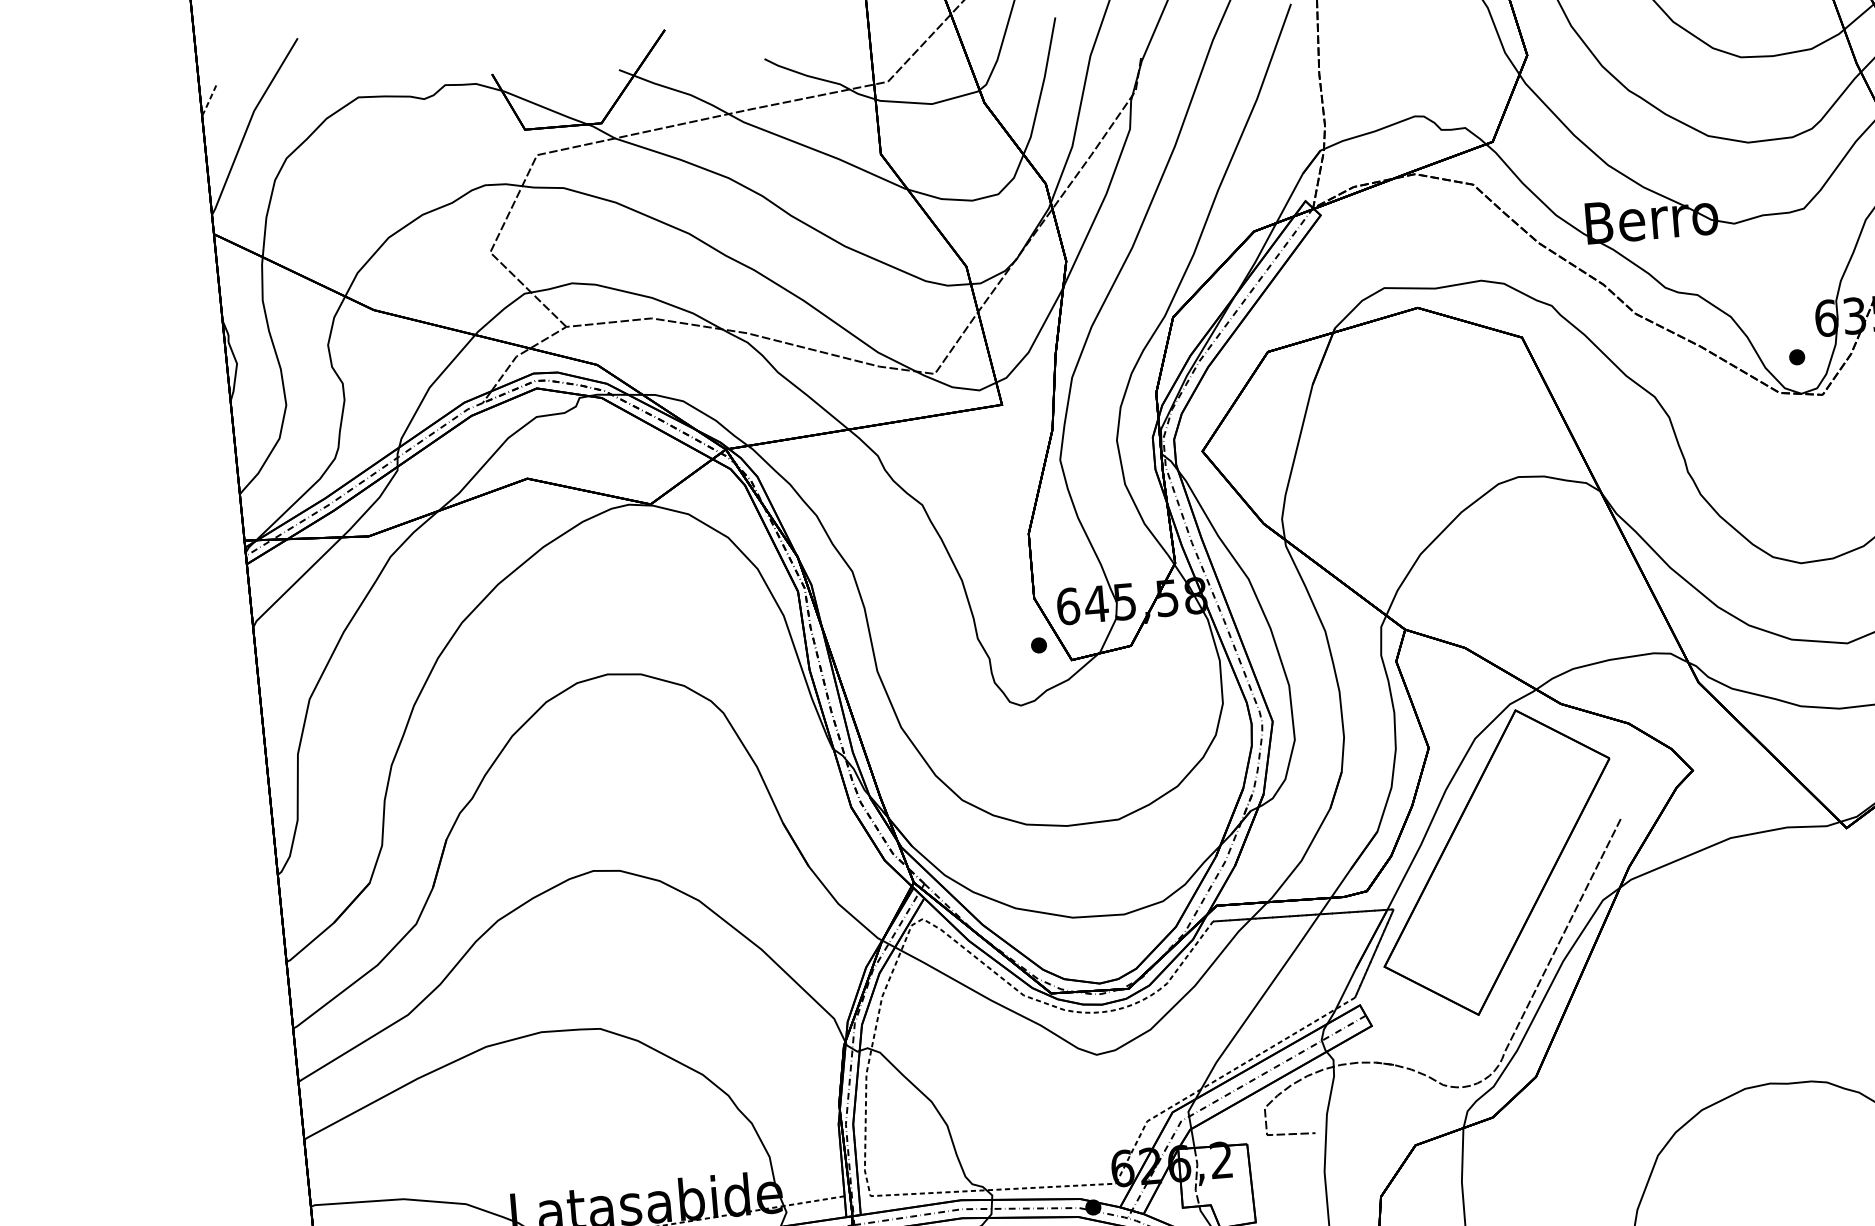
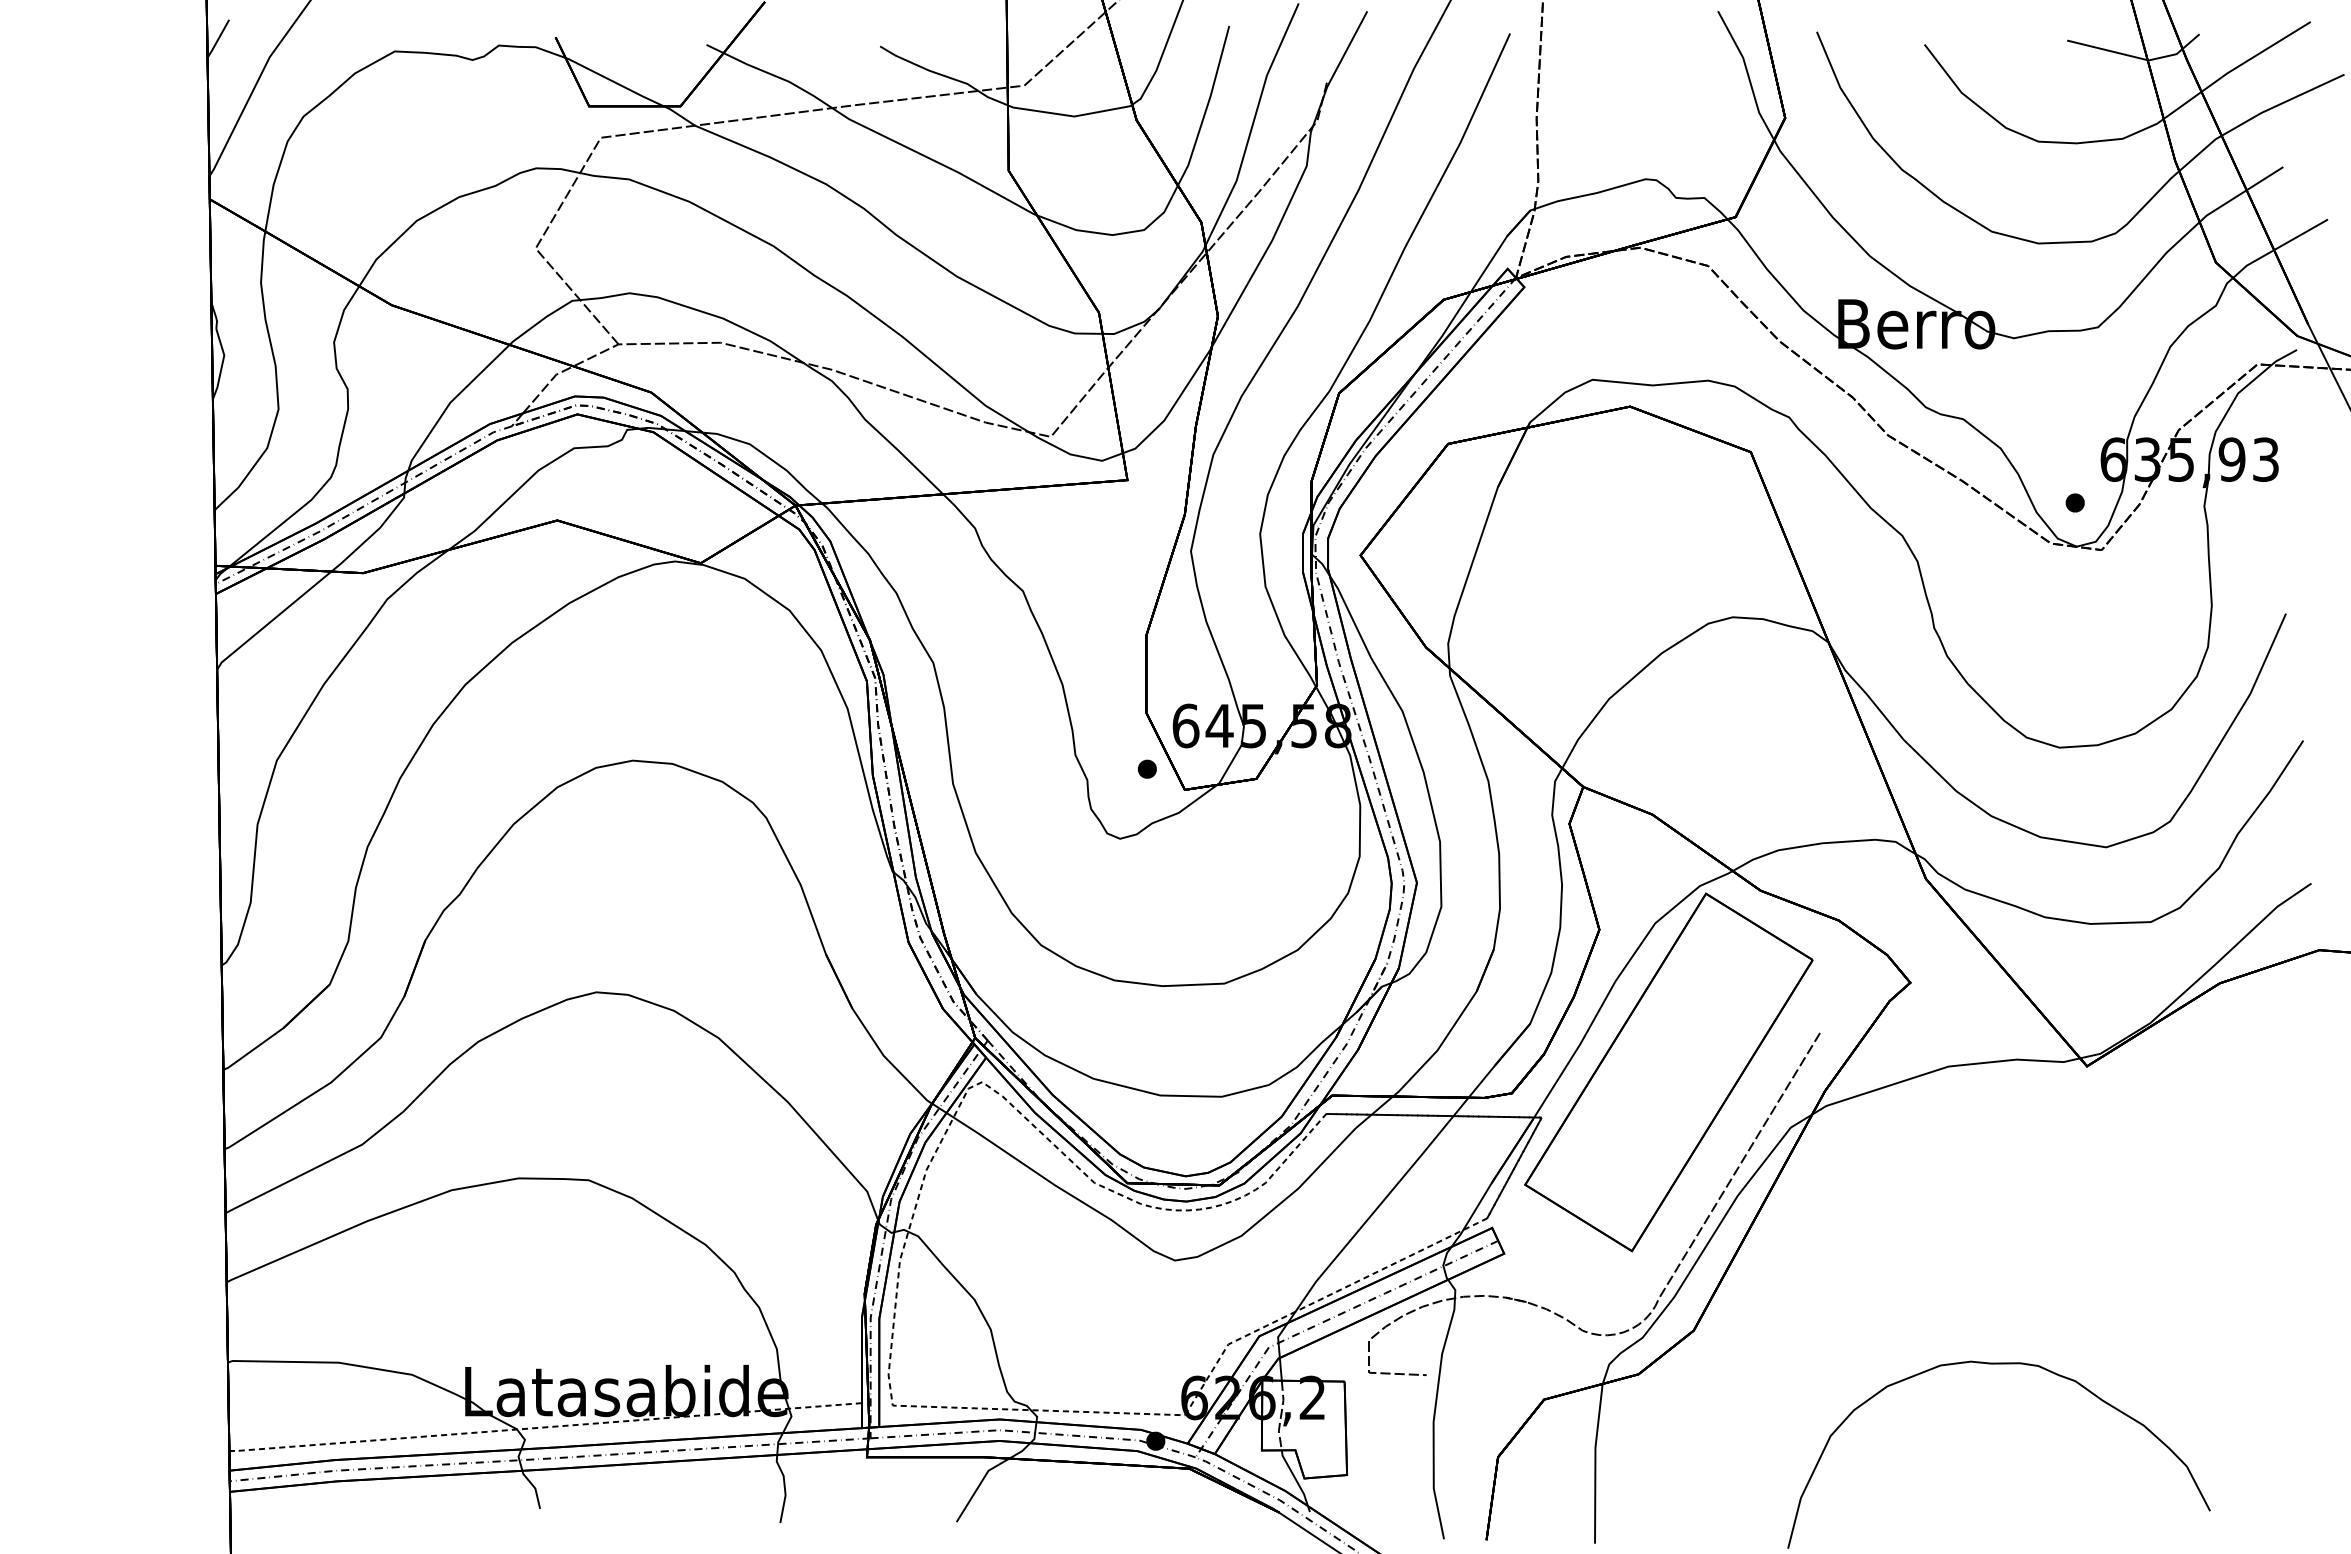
line: (210, 99) -> (218, 39), dashed -> solid

